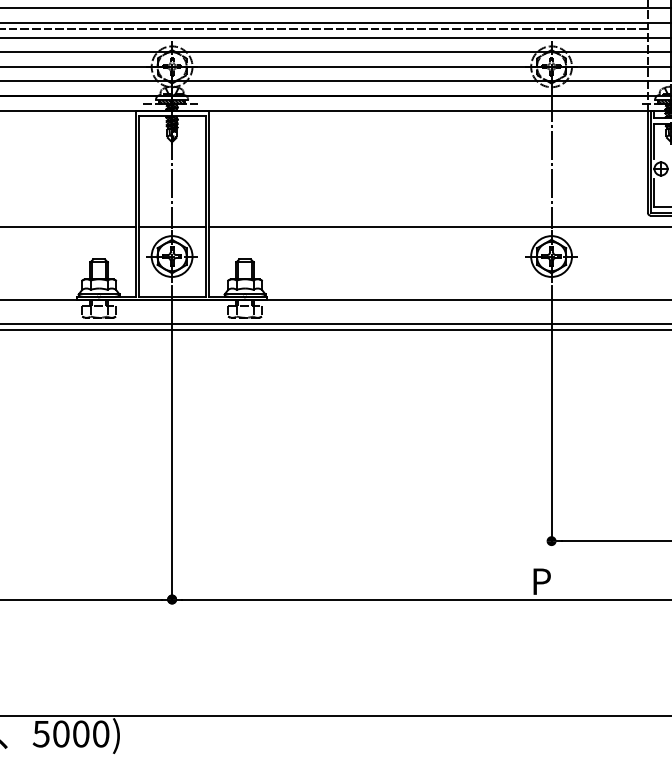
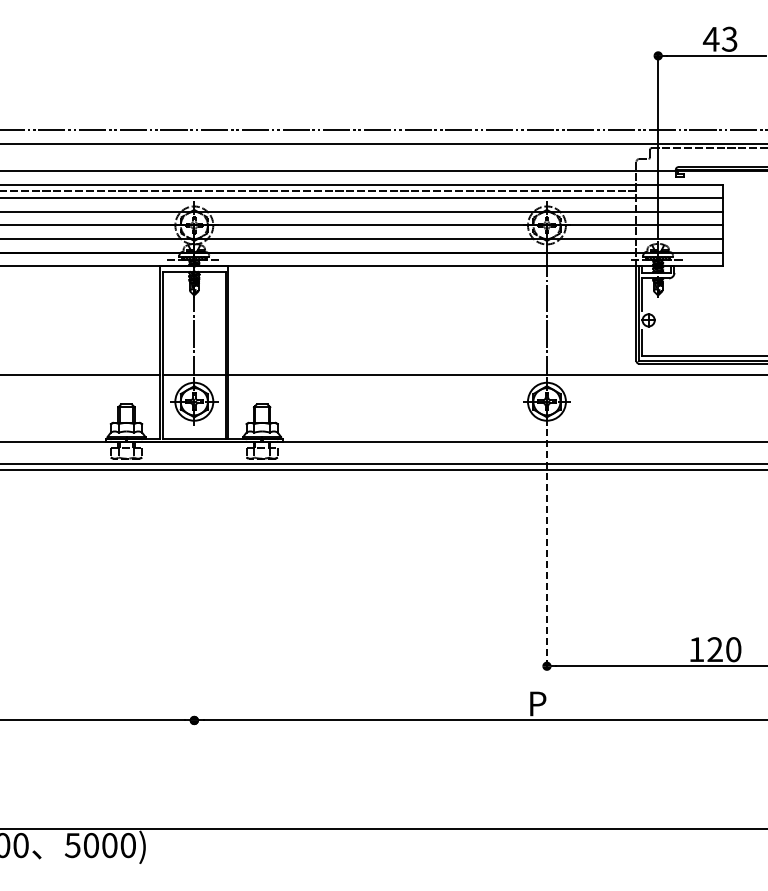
line: (551, 415) -> (546, 549), solid -> dashed
line: (172, 443) -> (194, 575), removed

